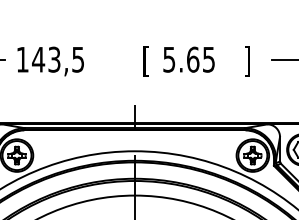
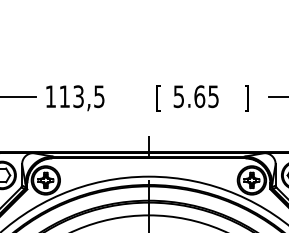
text: (38, 59) -> (64, 96), 143,5 -> 113,5

